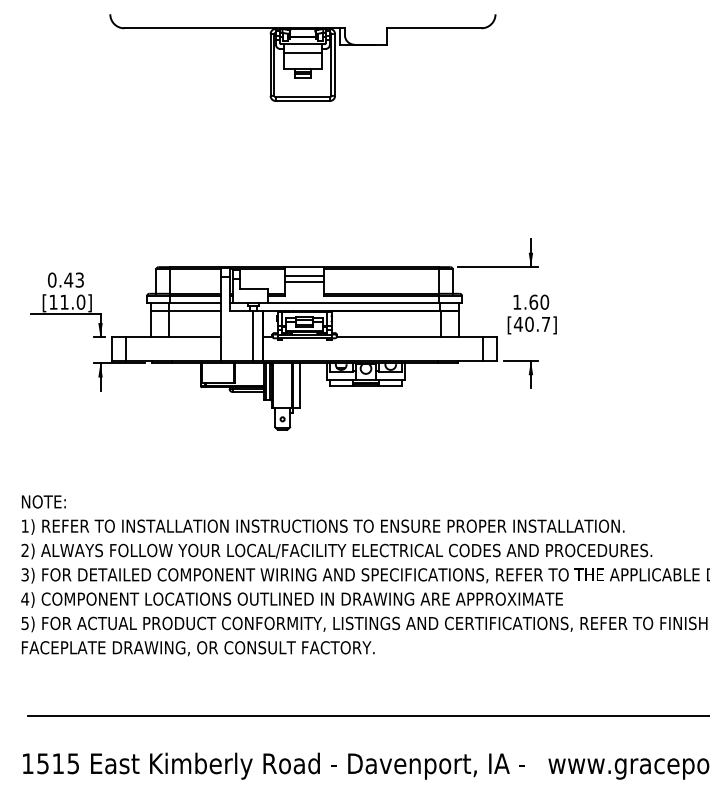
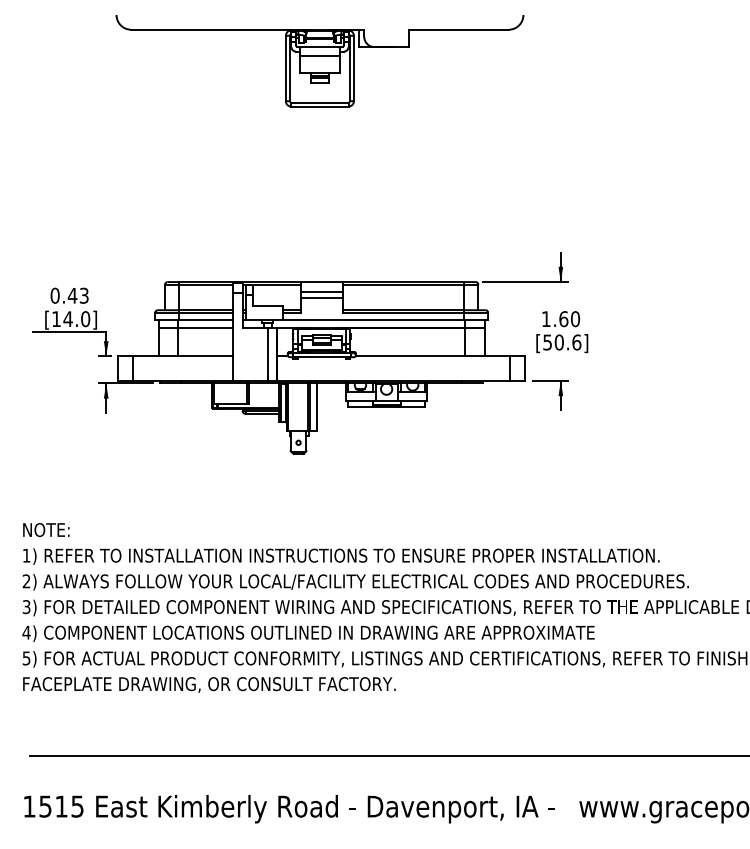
text: (63, 301) -> (67, 318), [11.0] -> [14.0]
text: (531, 324) -> (561, 342), [40.7] -> [50.6]

